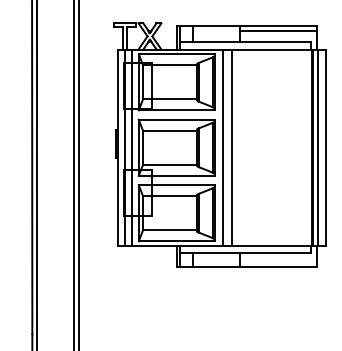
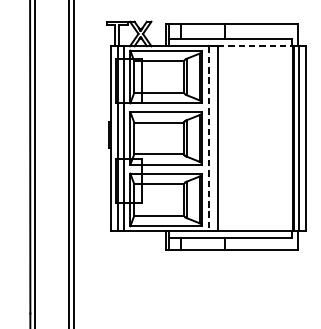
line: (278, 31) -> (261, 29), removed
line: (271, 49) -> (254, 46), solid -> dashed
line: (222, 148) -> (208, 139), solid -> dashed

